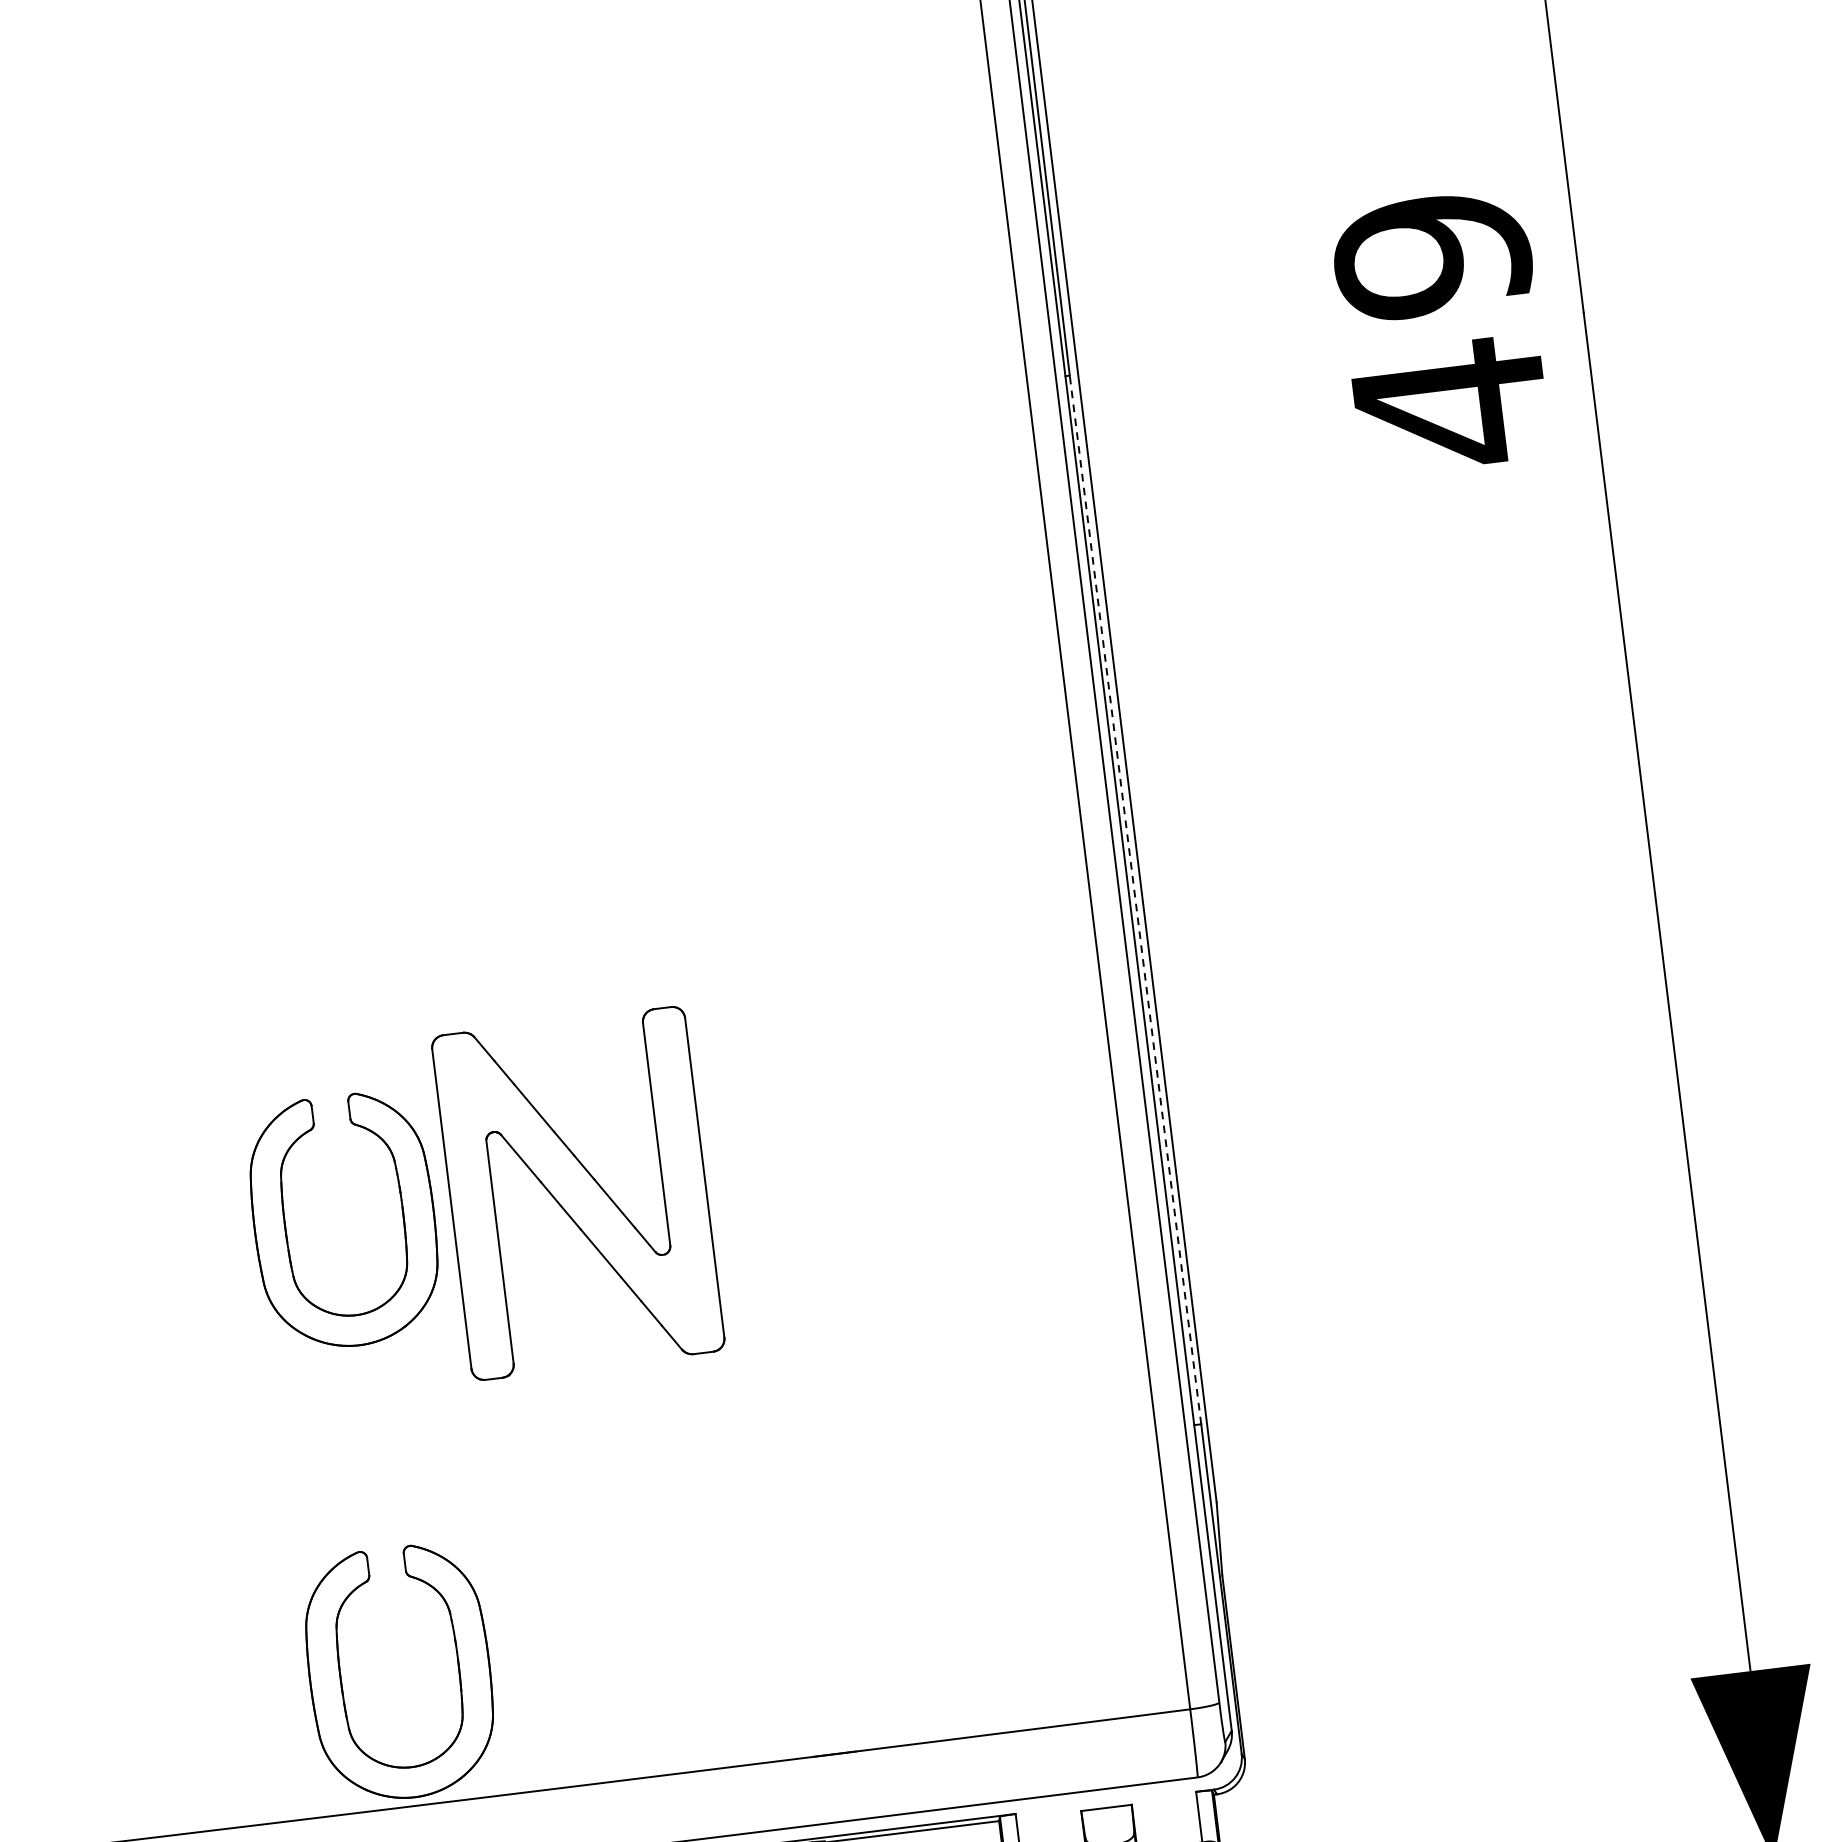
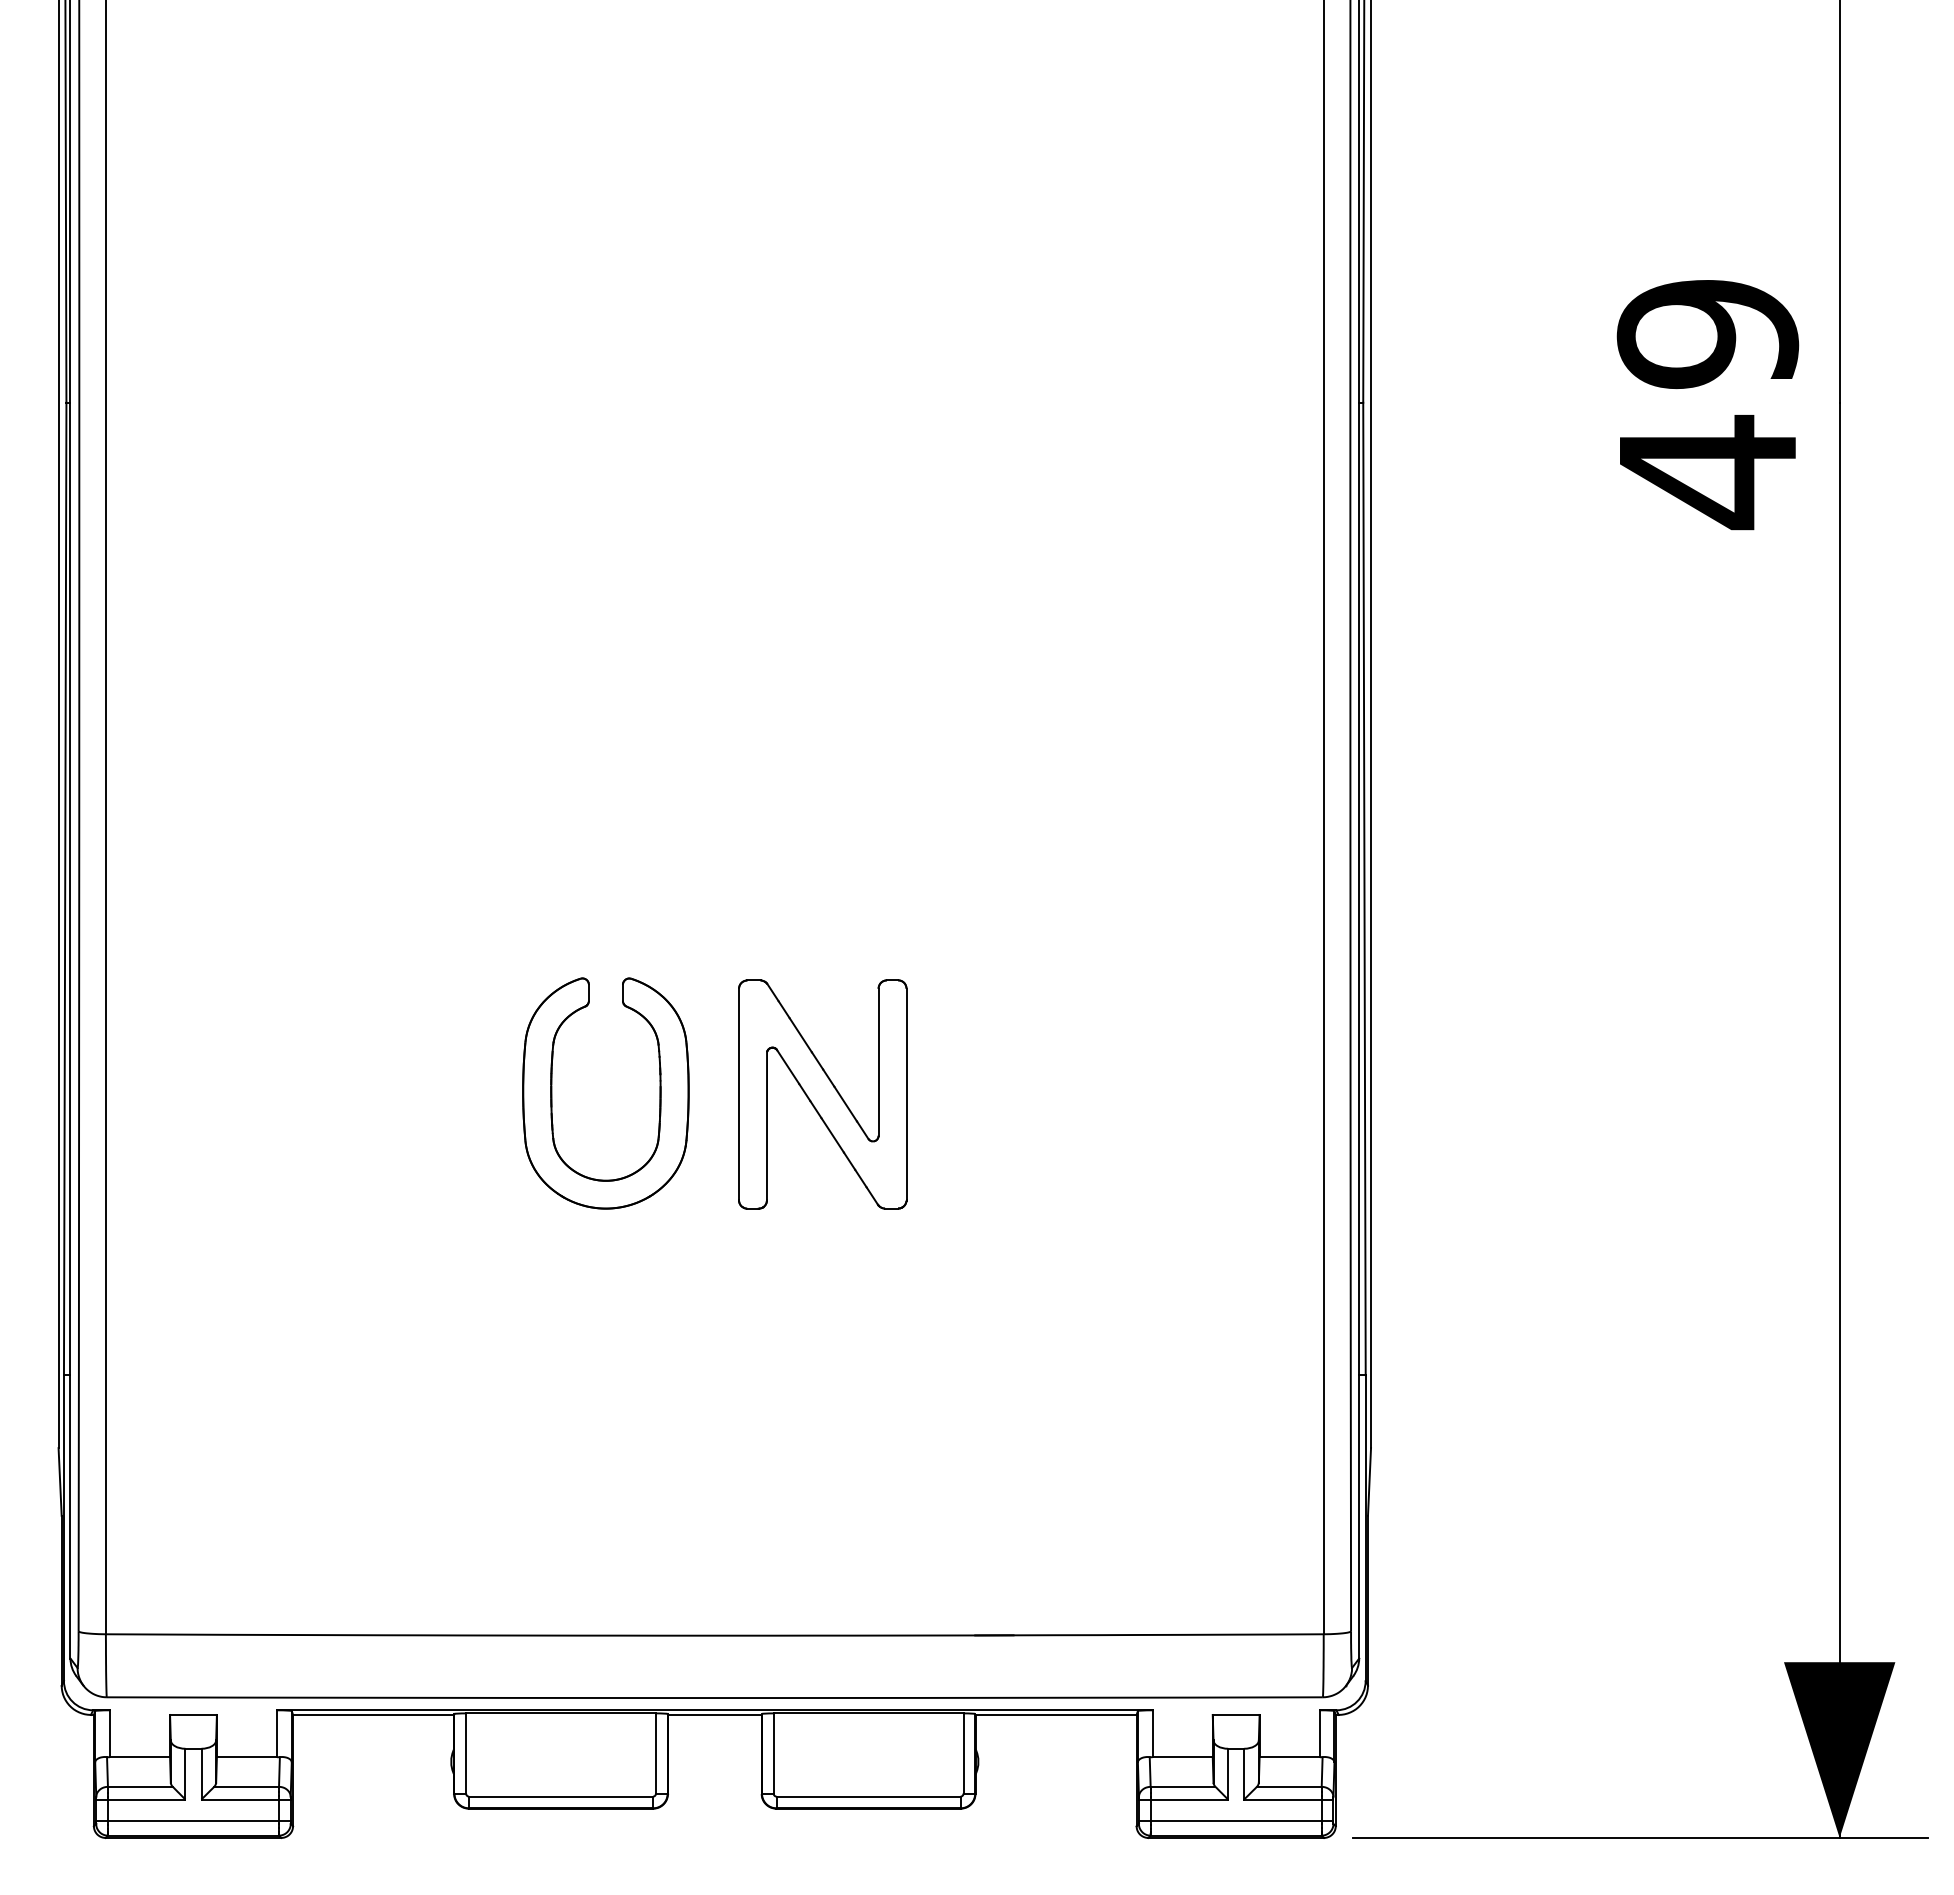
line: (1135, 899) -> (1364, 888), dashed -> solid
part: (578, 1193) -> (822, 1094), size x0.71
part: (342, 1680) -> (552, 1512), removed

